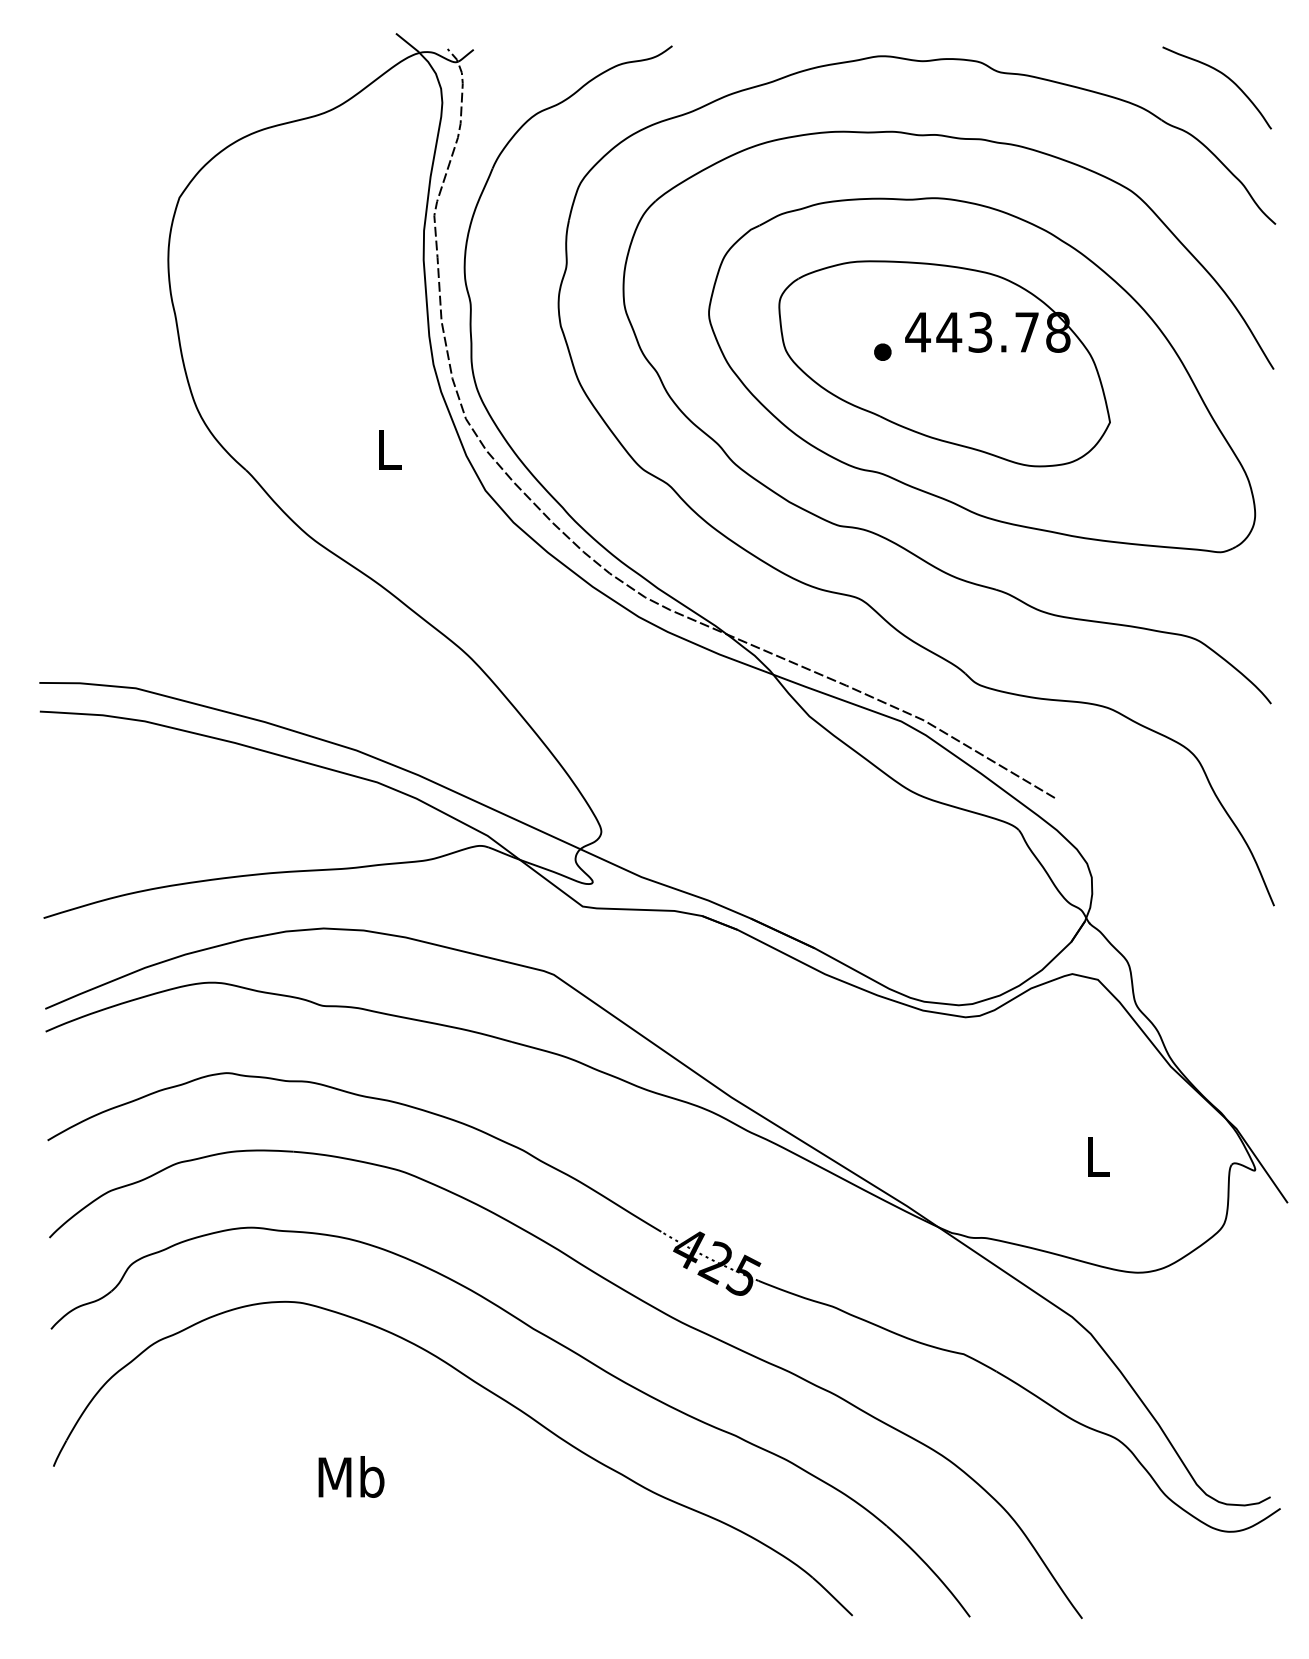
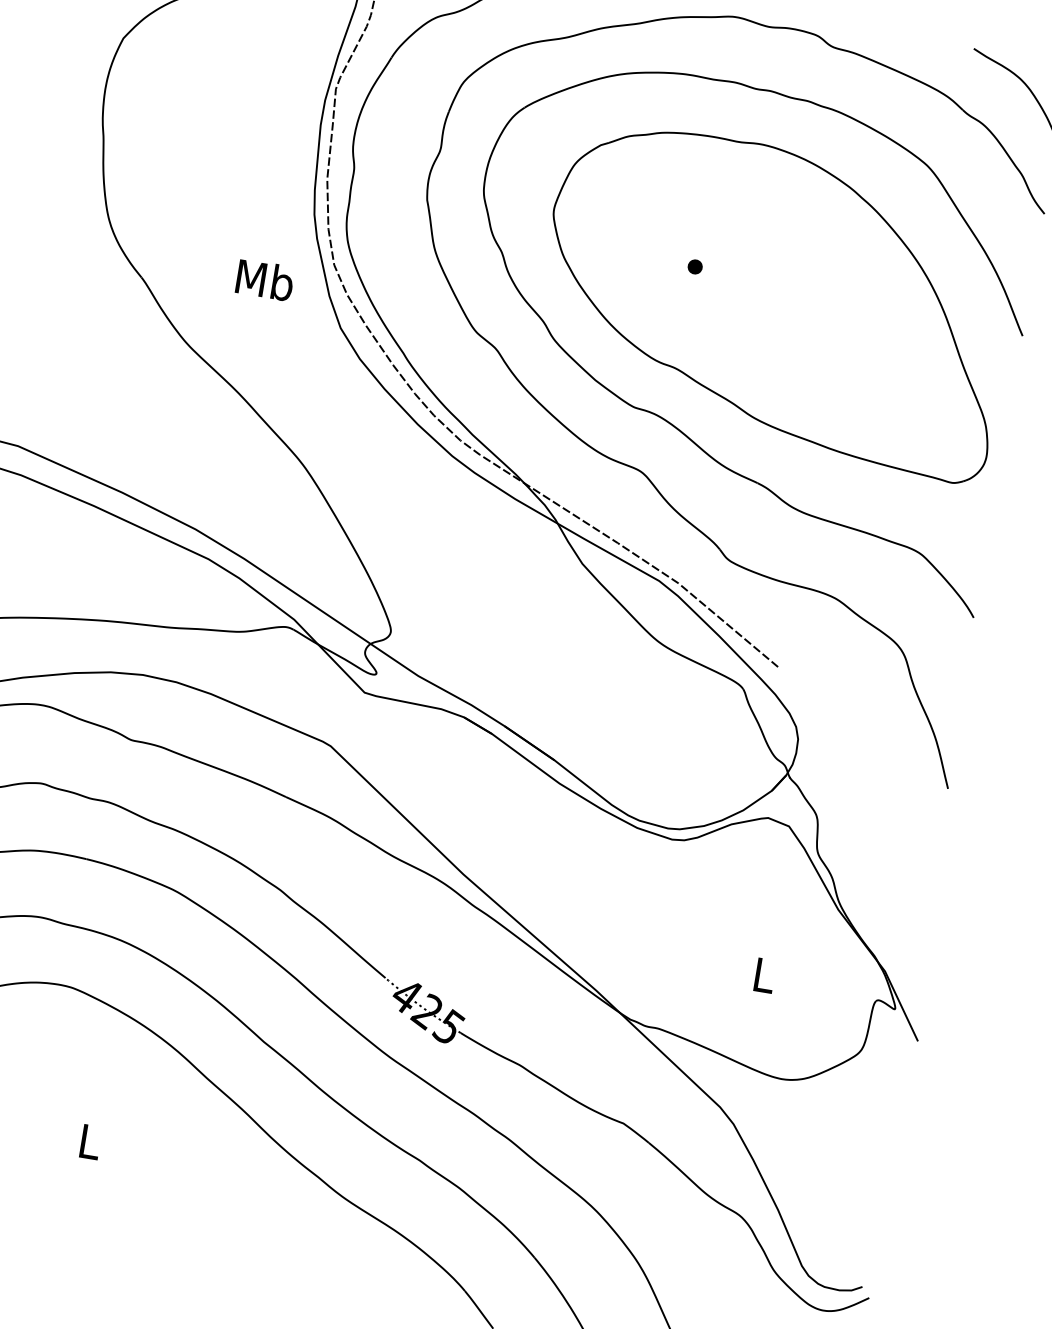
part: (944, 363) -> (745, 285), removed
text: (389, 449) -> (265, 280), L -> Mb
text: (351, 1476) -> (89, 1141), Mb -> L

